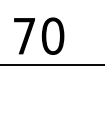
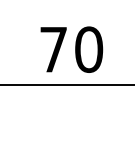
text: (38, 36) -> (71, 49), moved

